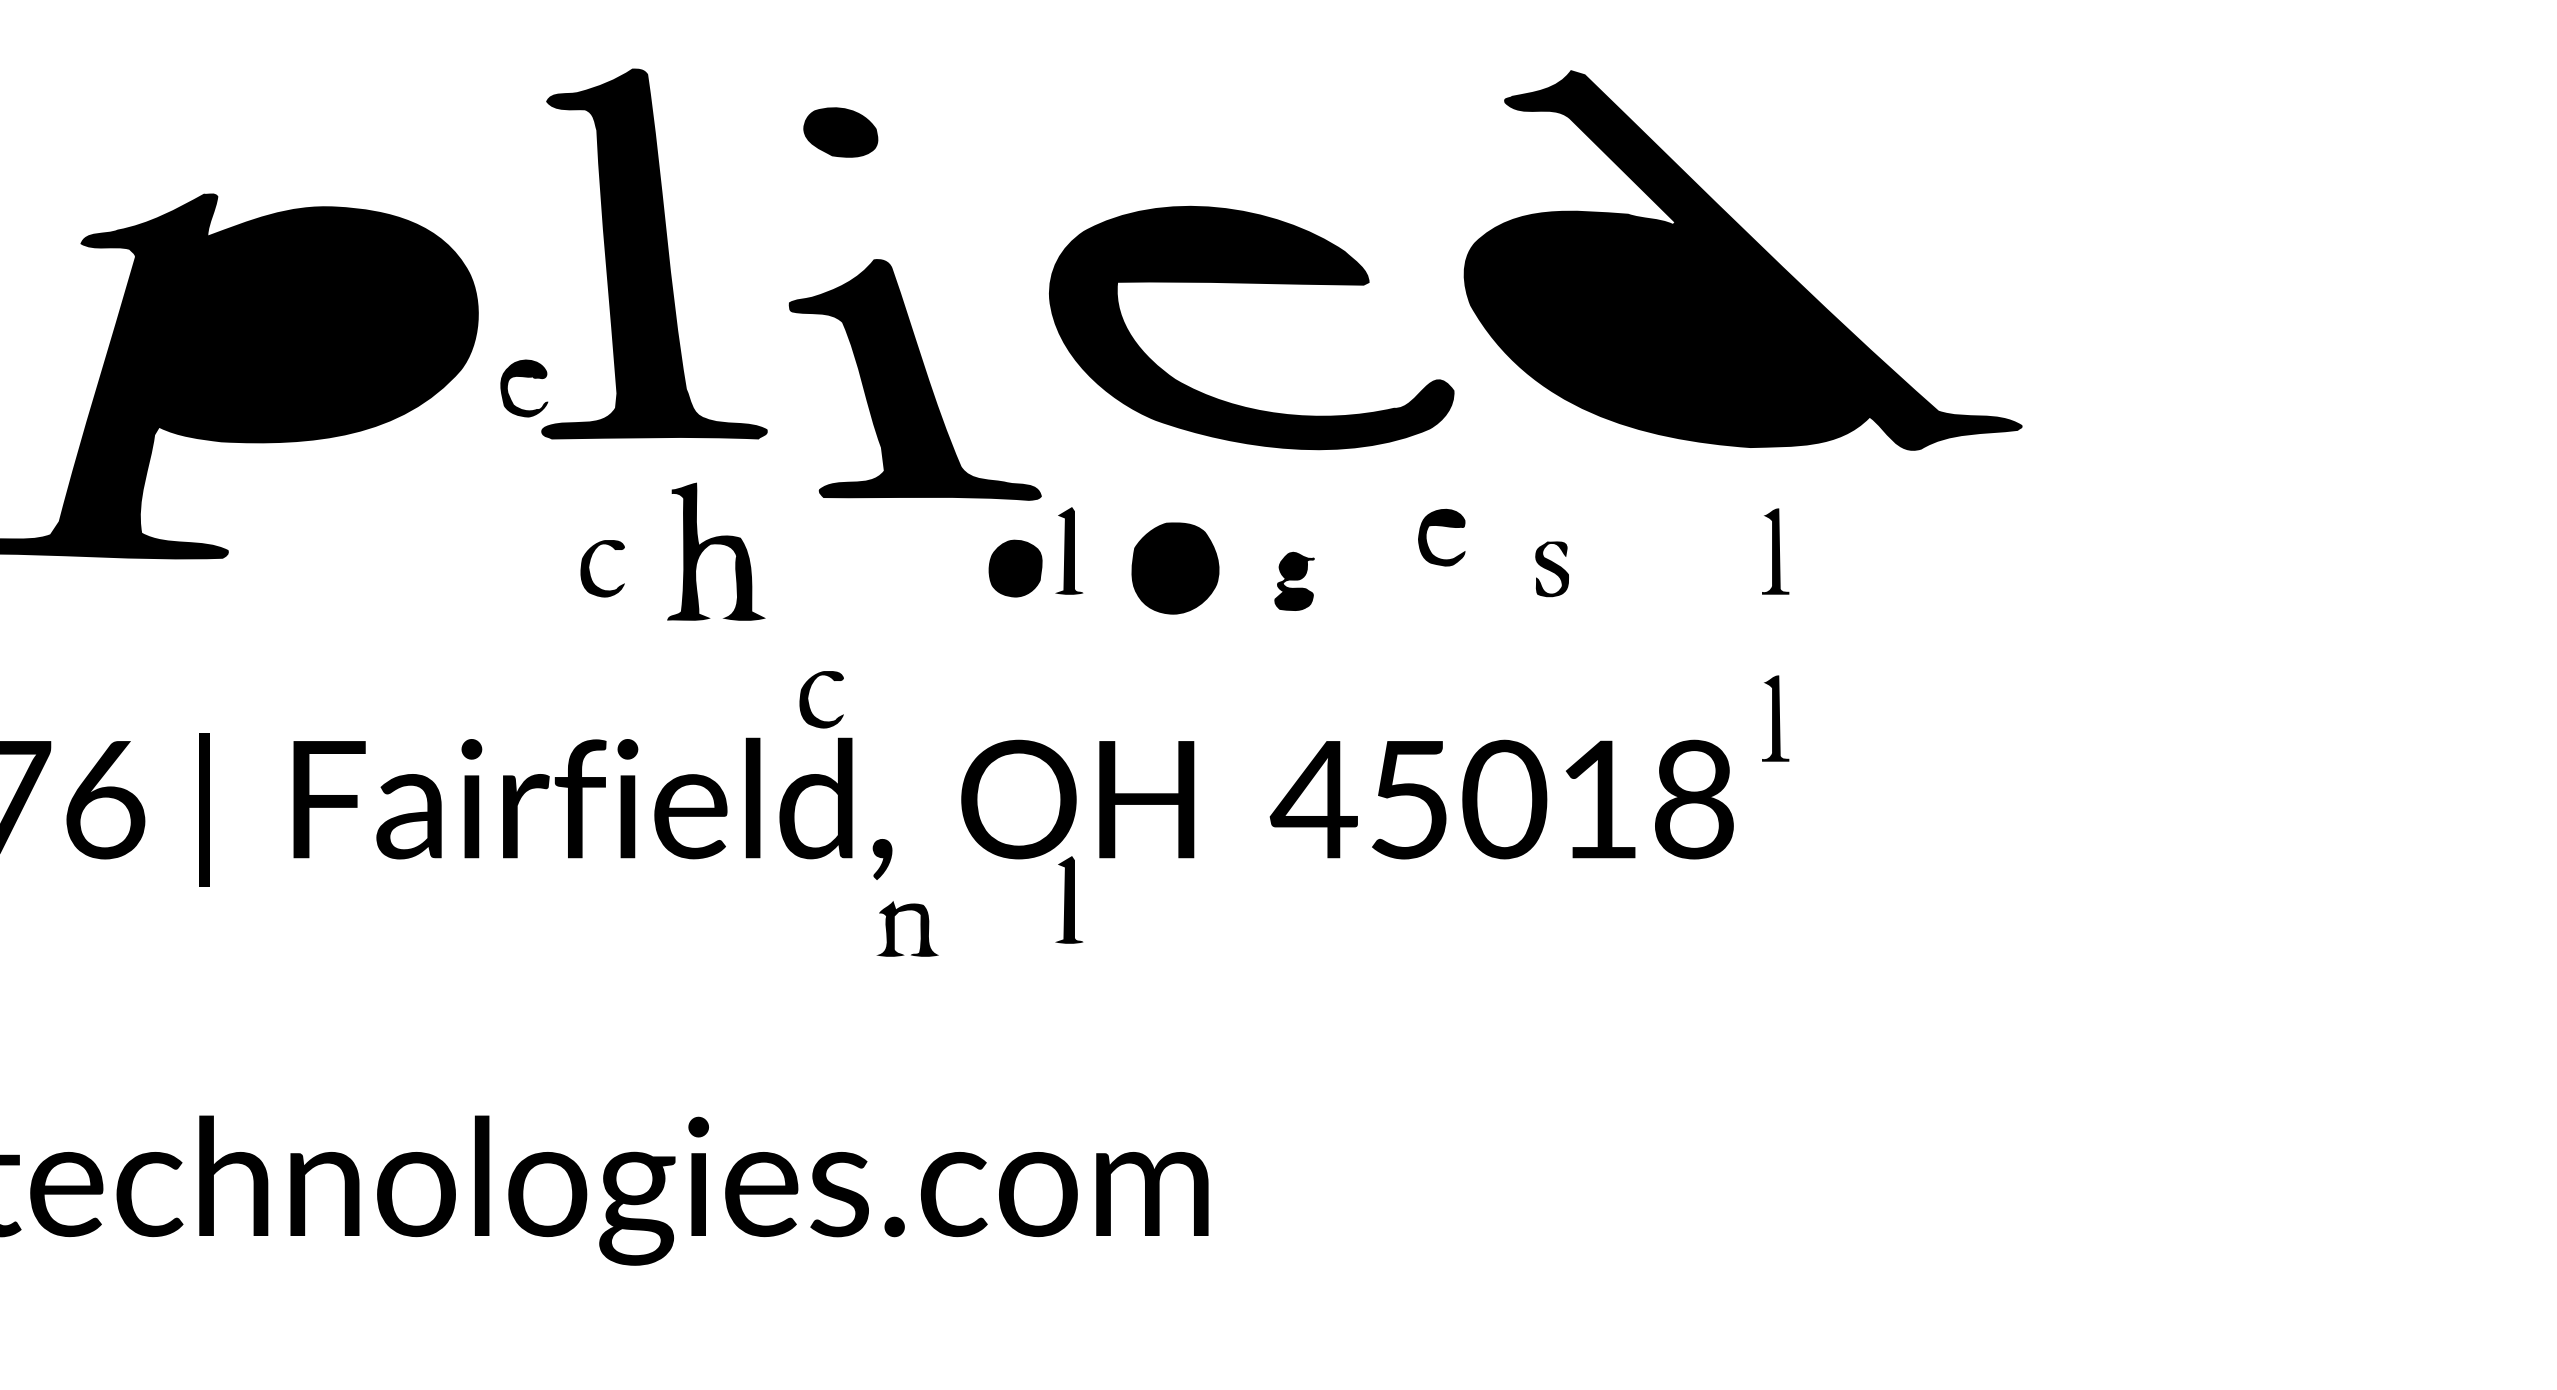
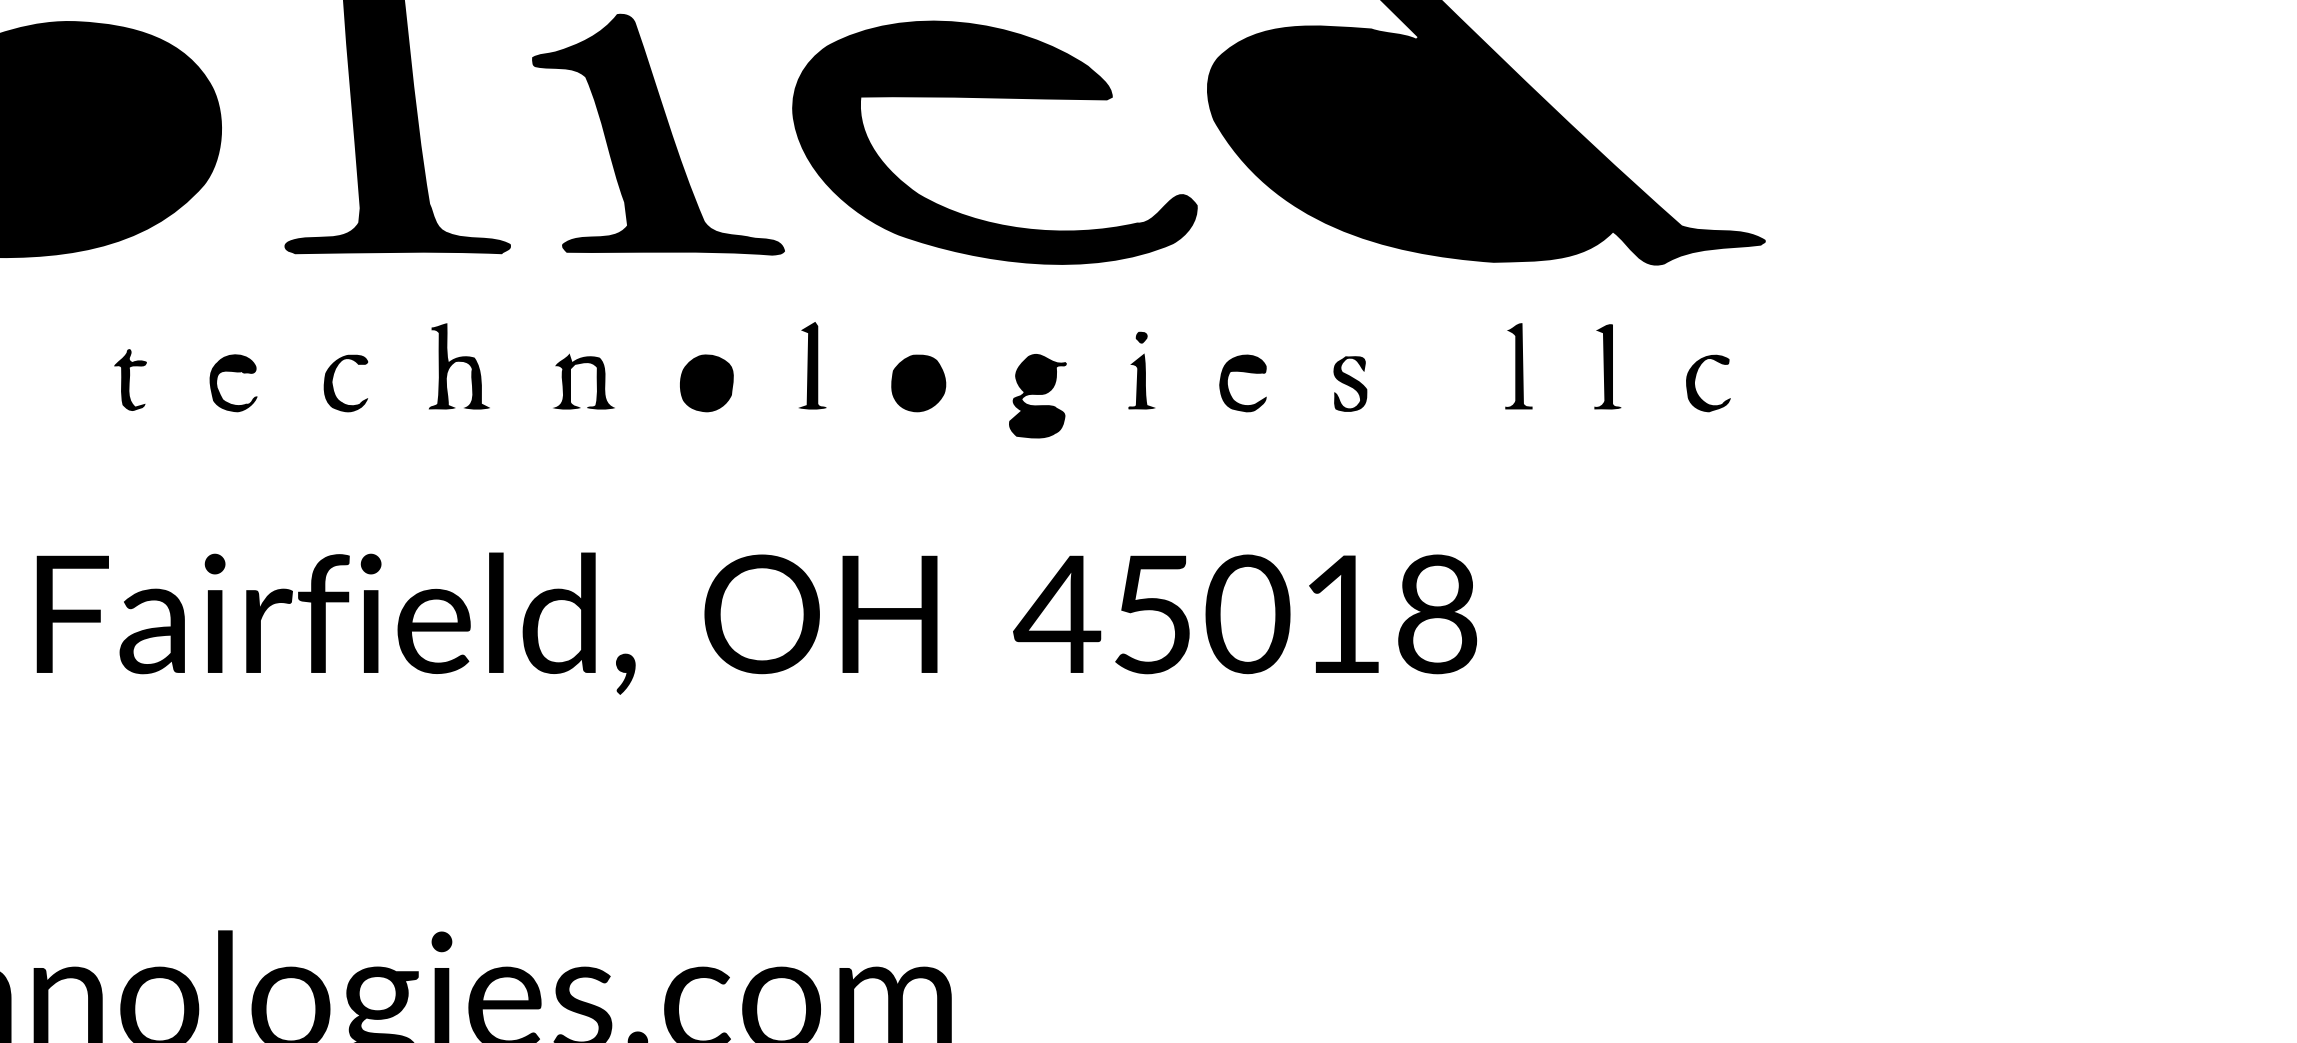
part: (524, 377) -> (233, 372), moved
part: (914, 379) -> (657, 134), moved
fill: (1398, 522) -> (1141, 337), added
part: (1441, 526) -> (1242, 372), moved
part: (715, 551) -> (458, 366), size x0.62
fill: (1864, 551) -> (1607, 366), added
fill: (386, 565) -> (129, 380), added
fill: (1398, 566) -> (1141, 381), added
part: (1015, 568) -> (706, 383), moved
part: (1175, 568) -> (918, 383), size x0.62
fill: (1964, 568) -> (1707, 383), added
part: (1551, 569) -> (1349, 384), moved
part: (1294, 581) -> (1037, 396), size x1.43
part: (808, 699) -> (551, 514), removed
part: (1775, 718) -> (1518, 533), removed
part: (1069, 899) -> (812, 714), removed
part: (894, 928) -> (570, 381), moved

